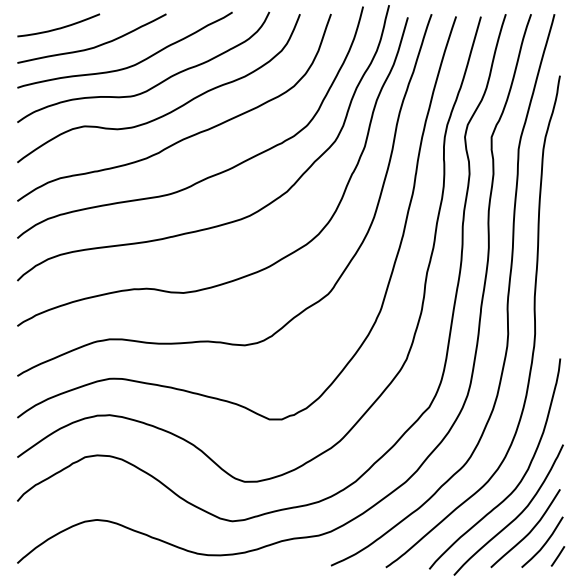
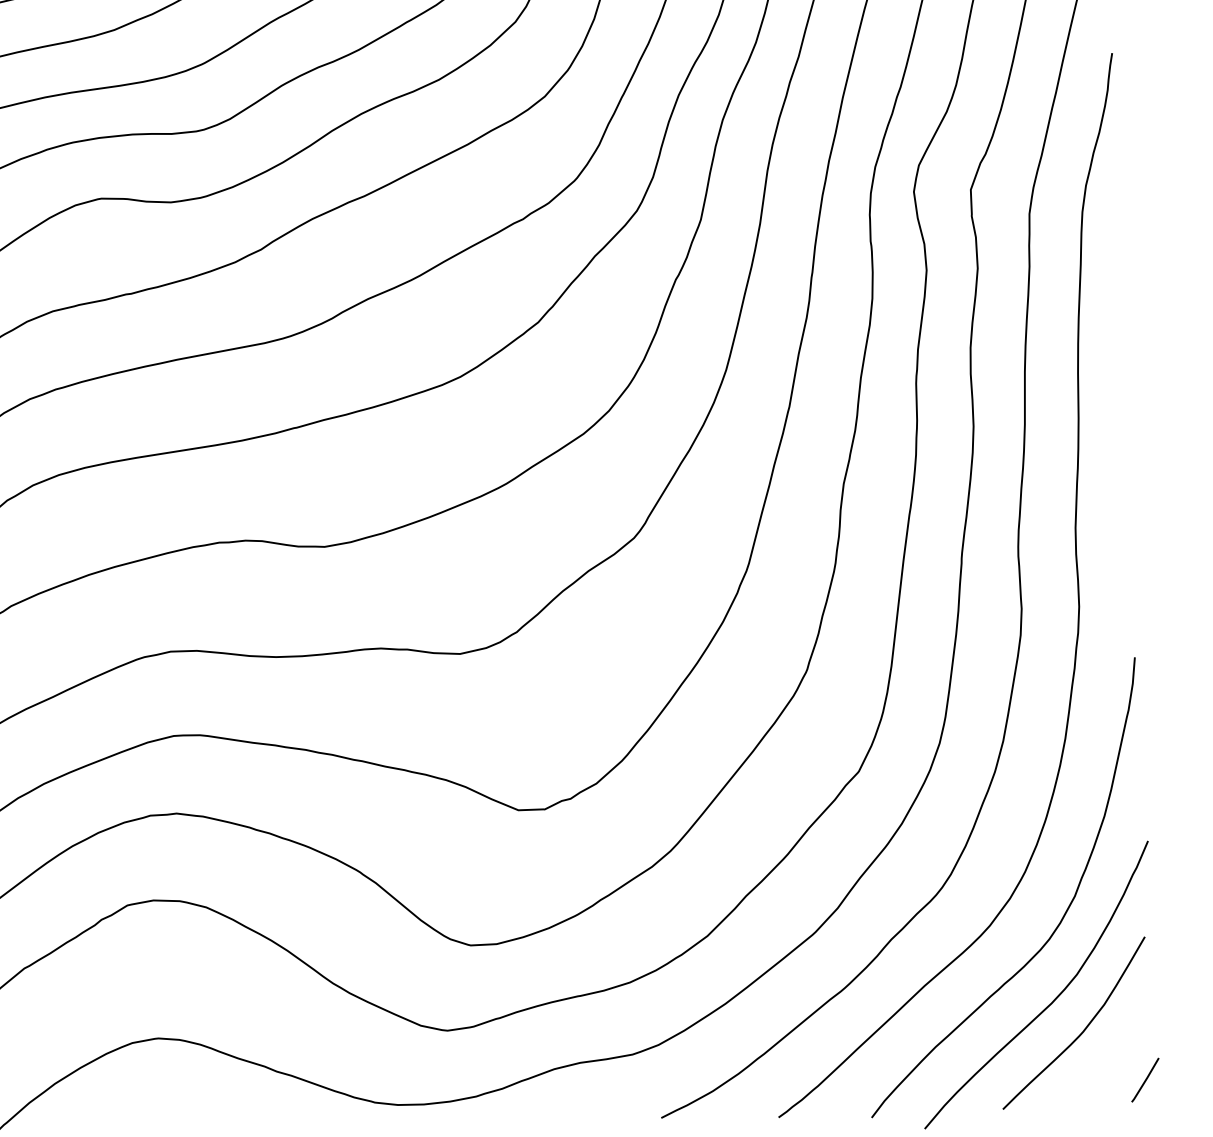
curve: (544, 543) -> (1115, 1053), removed

